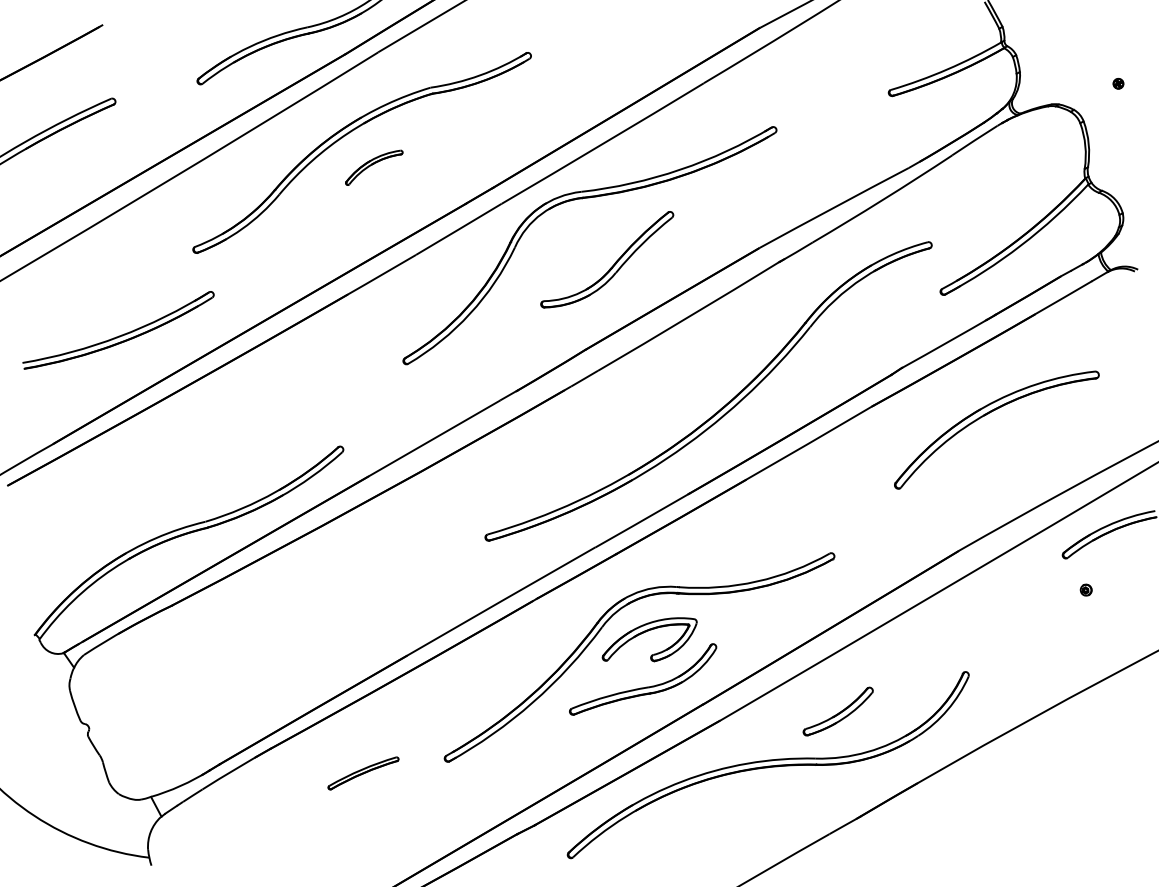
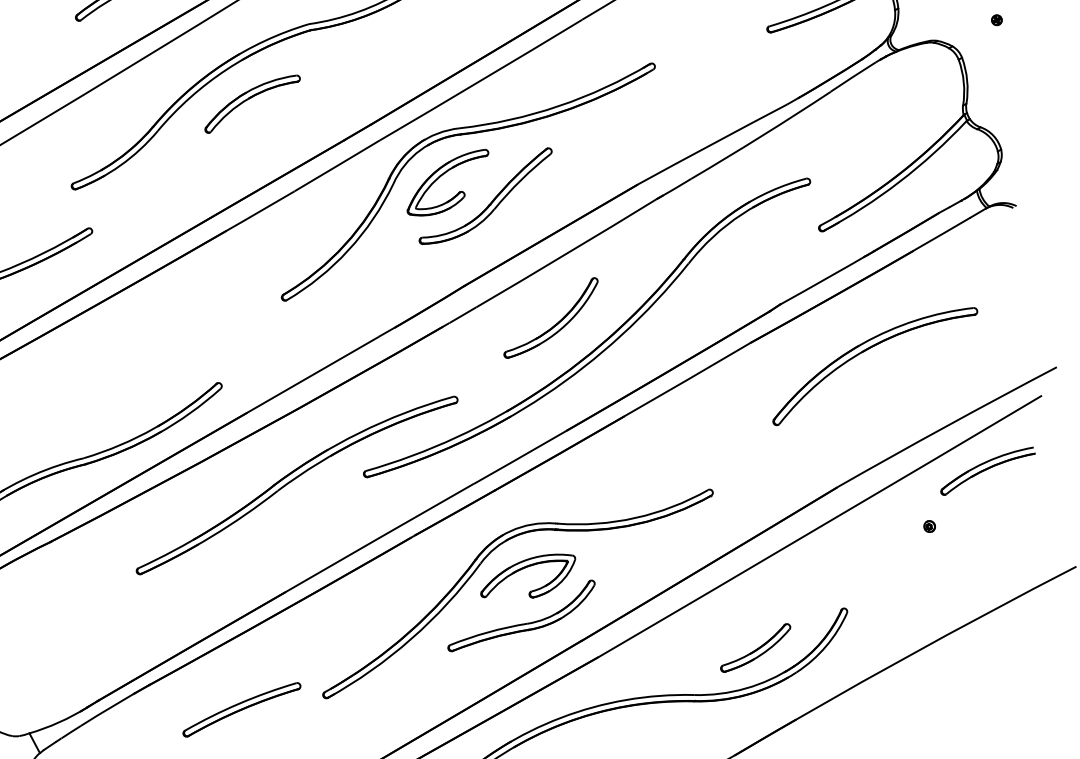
part: (374, 167) -> (252, 103), size x1.67
part: (565, 238) -> (443, 174), added
part: (675, 388) -> (553, 324), added
part: (418, 548) -> (296, 484), added
part: (1085, 589) -> (928, 525), moved
part: (837, 711) -> (754, 647), moved
part: (363, 773) -> (241, 709), size x1.67

